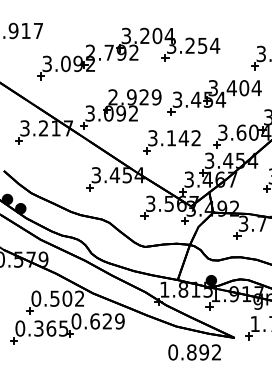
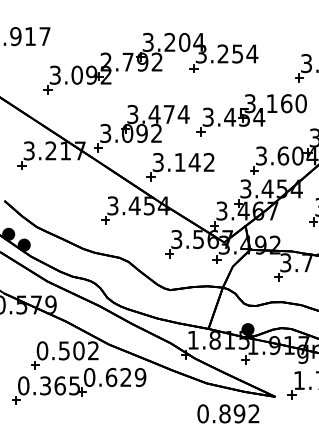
text: (244, 88) -> (286, 103), 3.404 -> 3.160
text: (135, 97) -> (158, 114), 2.929 -> 3.474
part: (171, 142) -> (180, 167), moved

